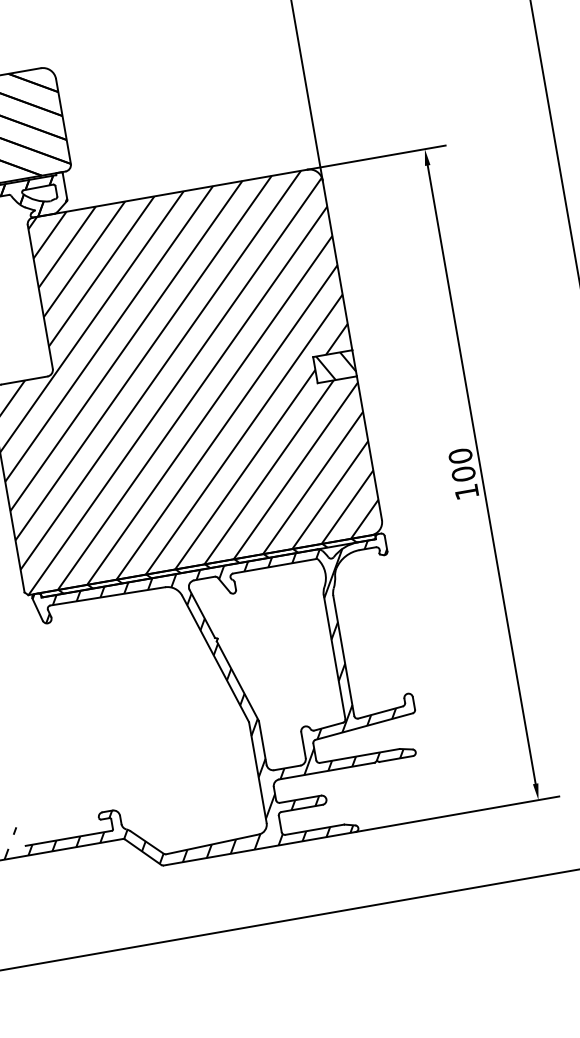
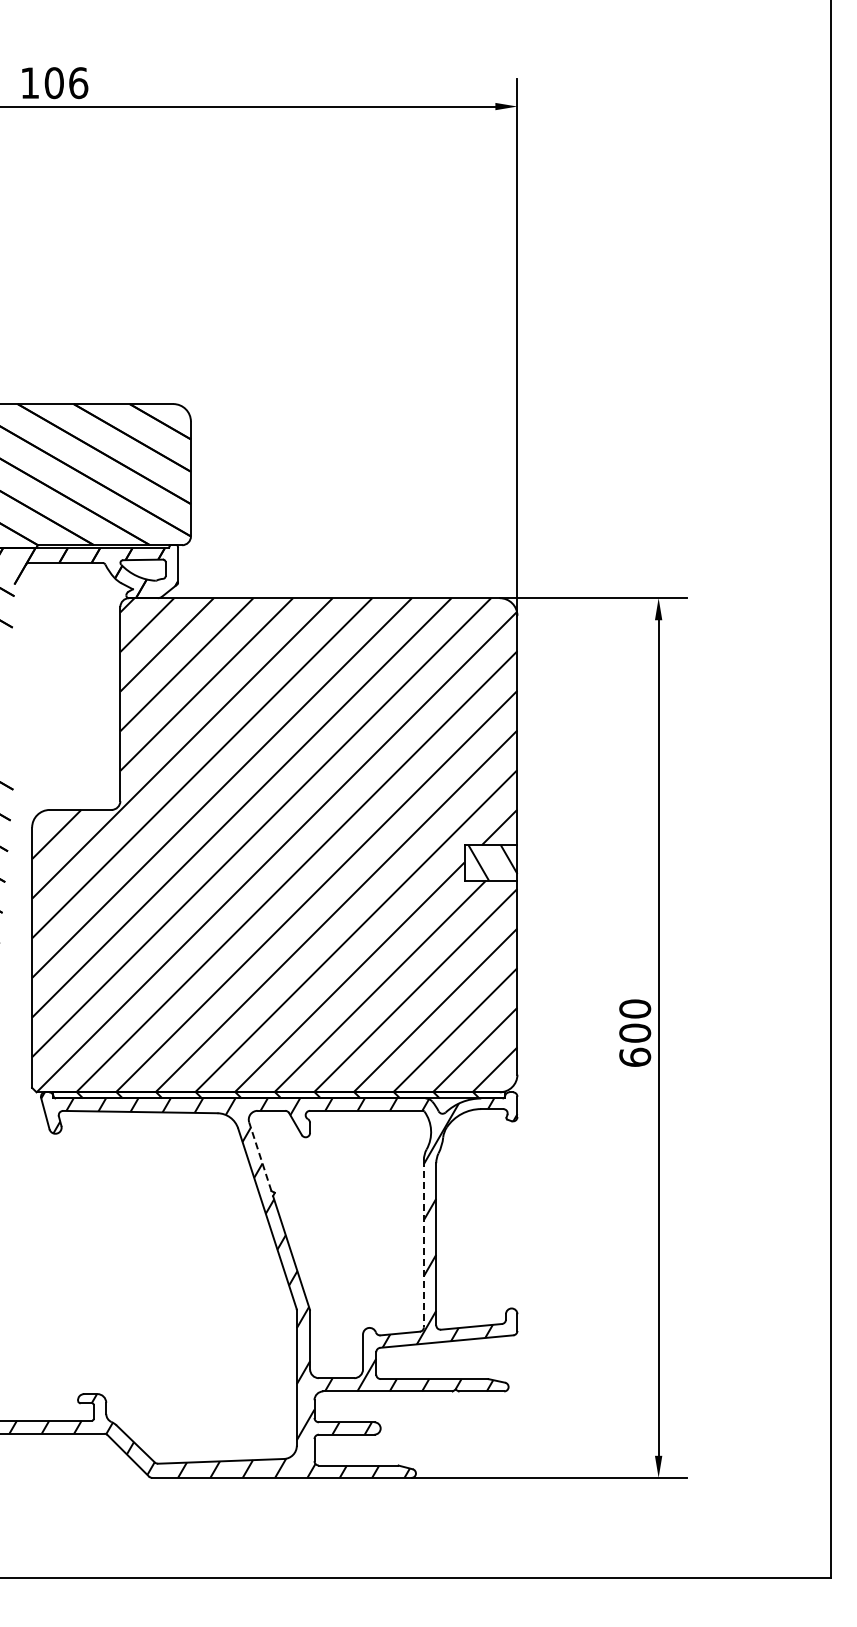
text: (466, 491) -> (635, 1056), 100 -> 600
line: (202, 613) -> (260, 1156), solid -> dashed
line: (334, 657) -> (423, 1243), solid -> dashed

